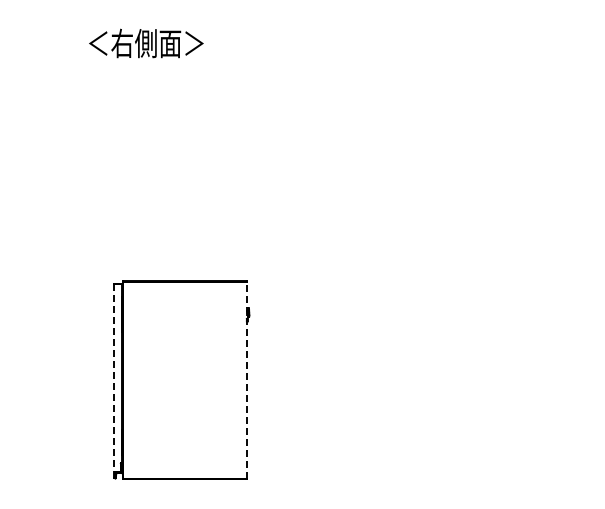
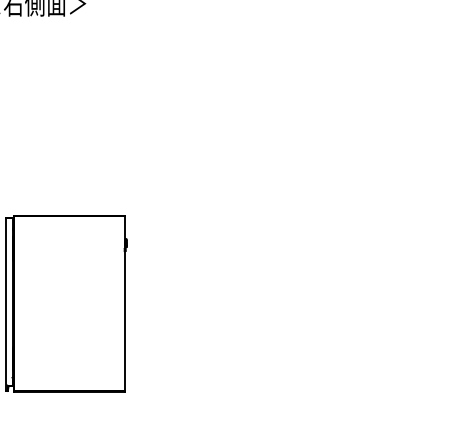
line: (246, 380) -> (124, 303), dashed -> solid
line: (113, 381) -> (5, 304), dashed -> solid

